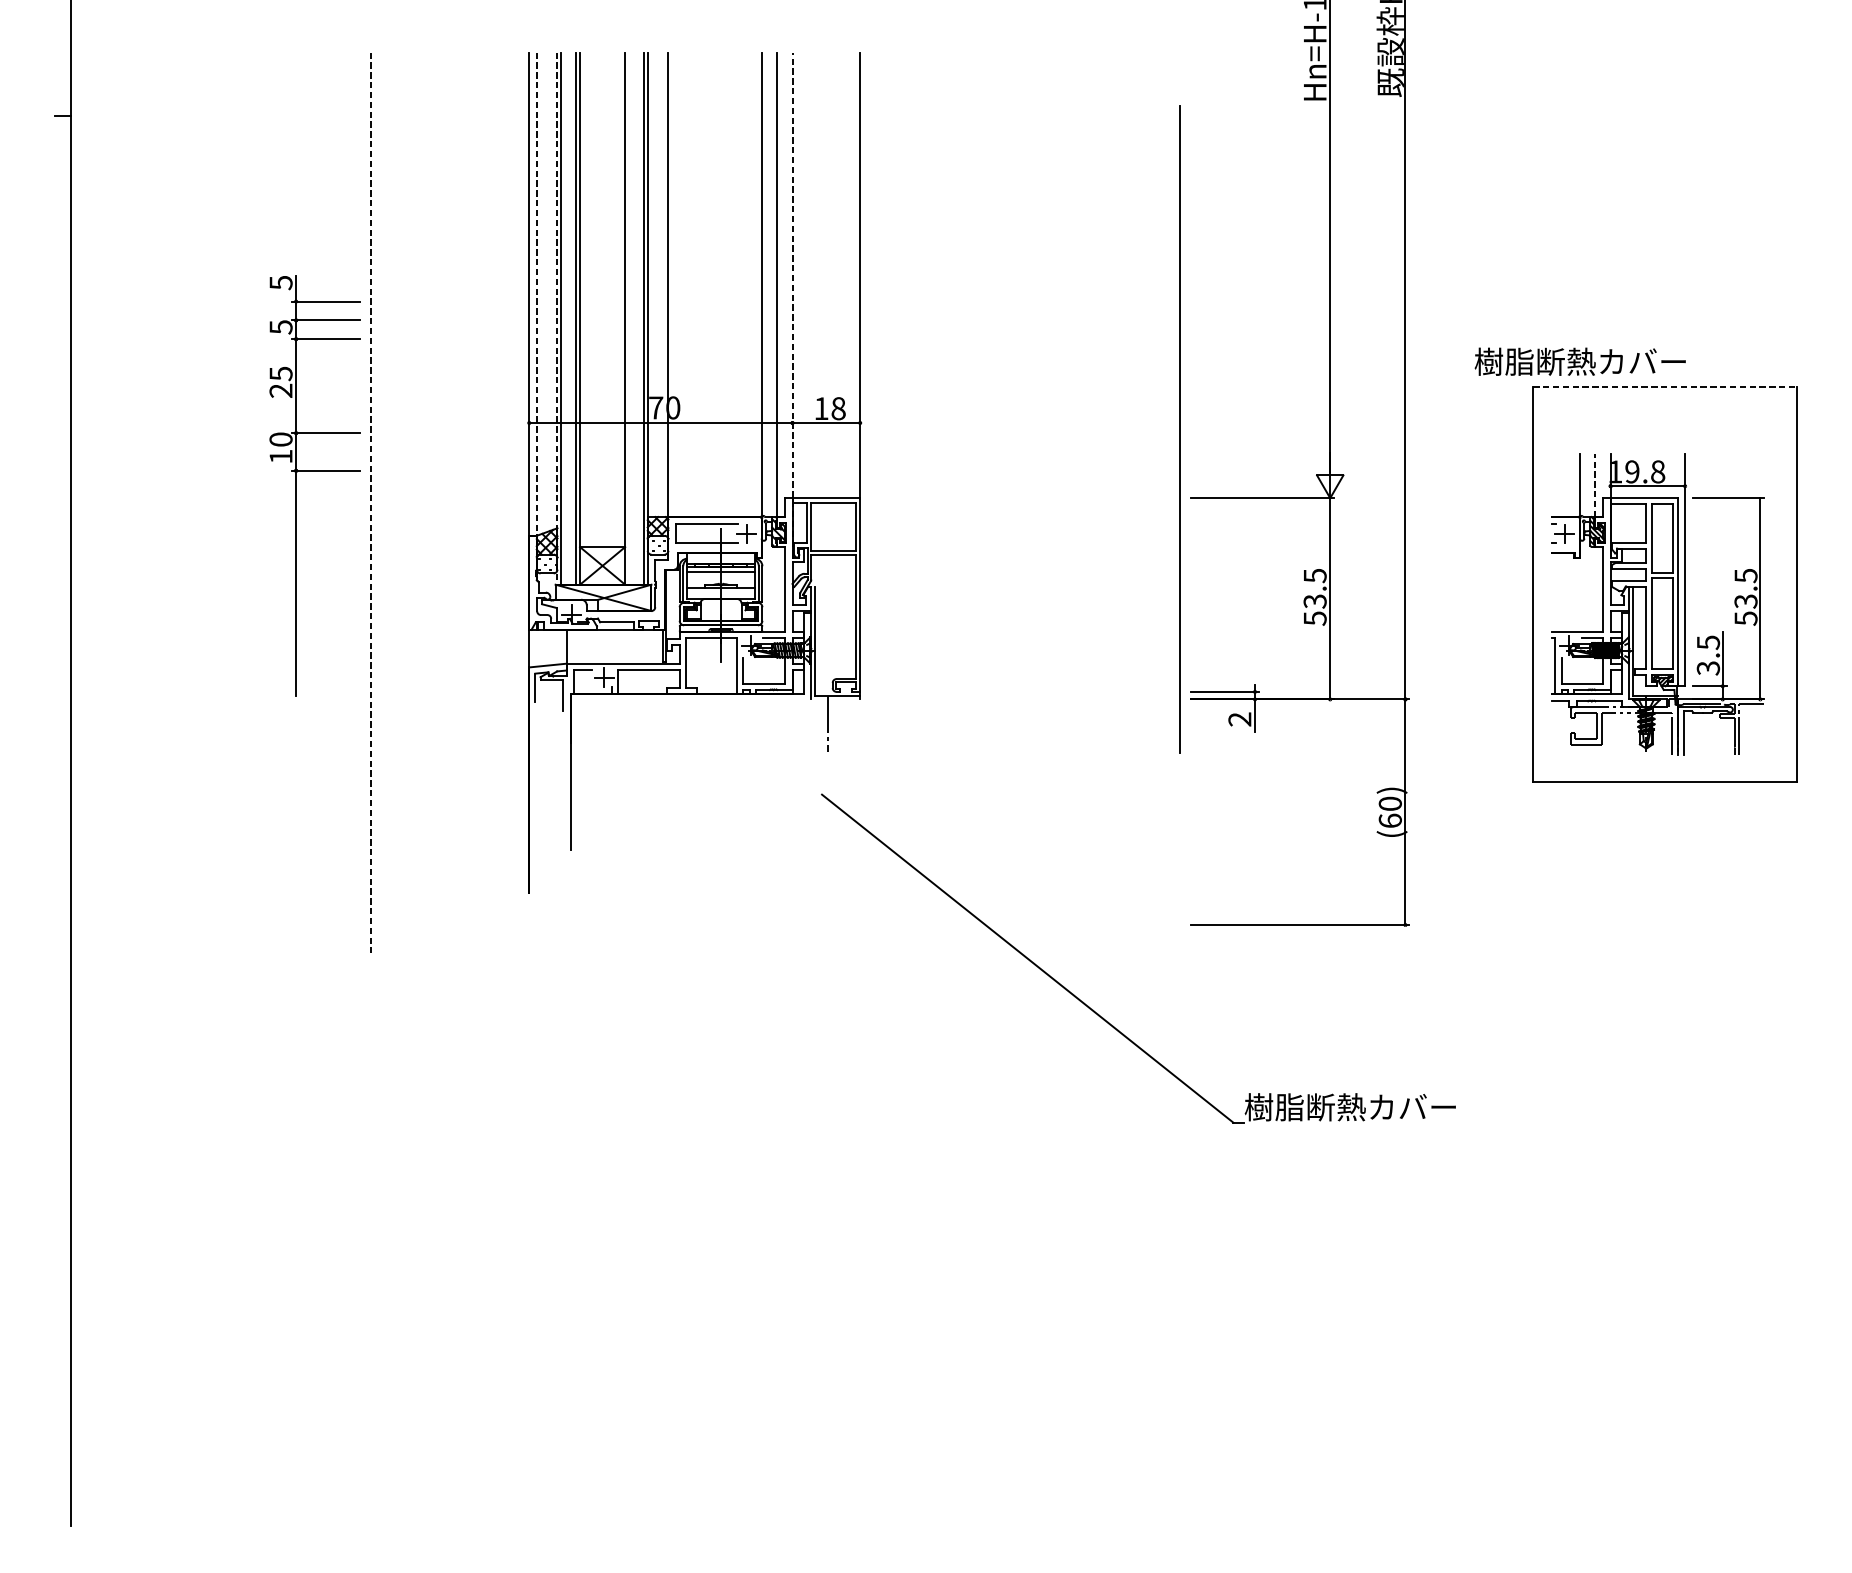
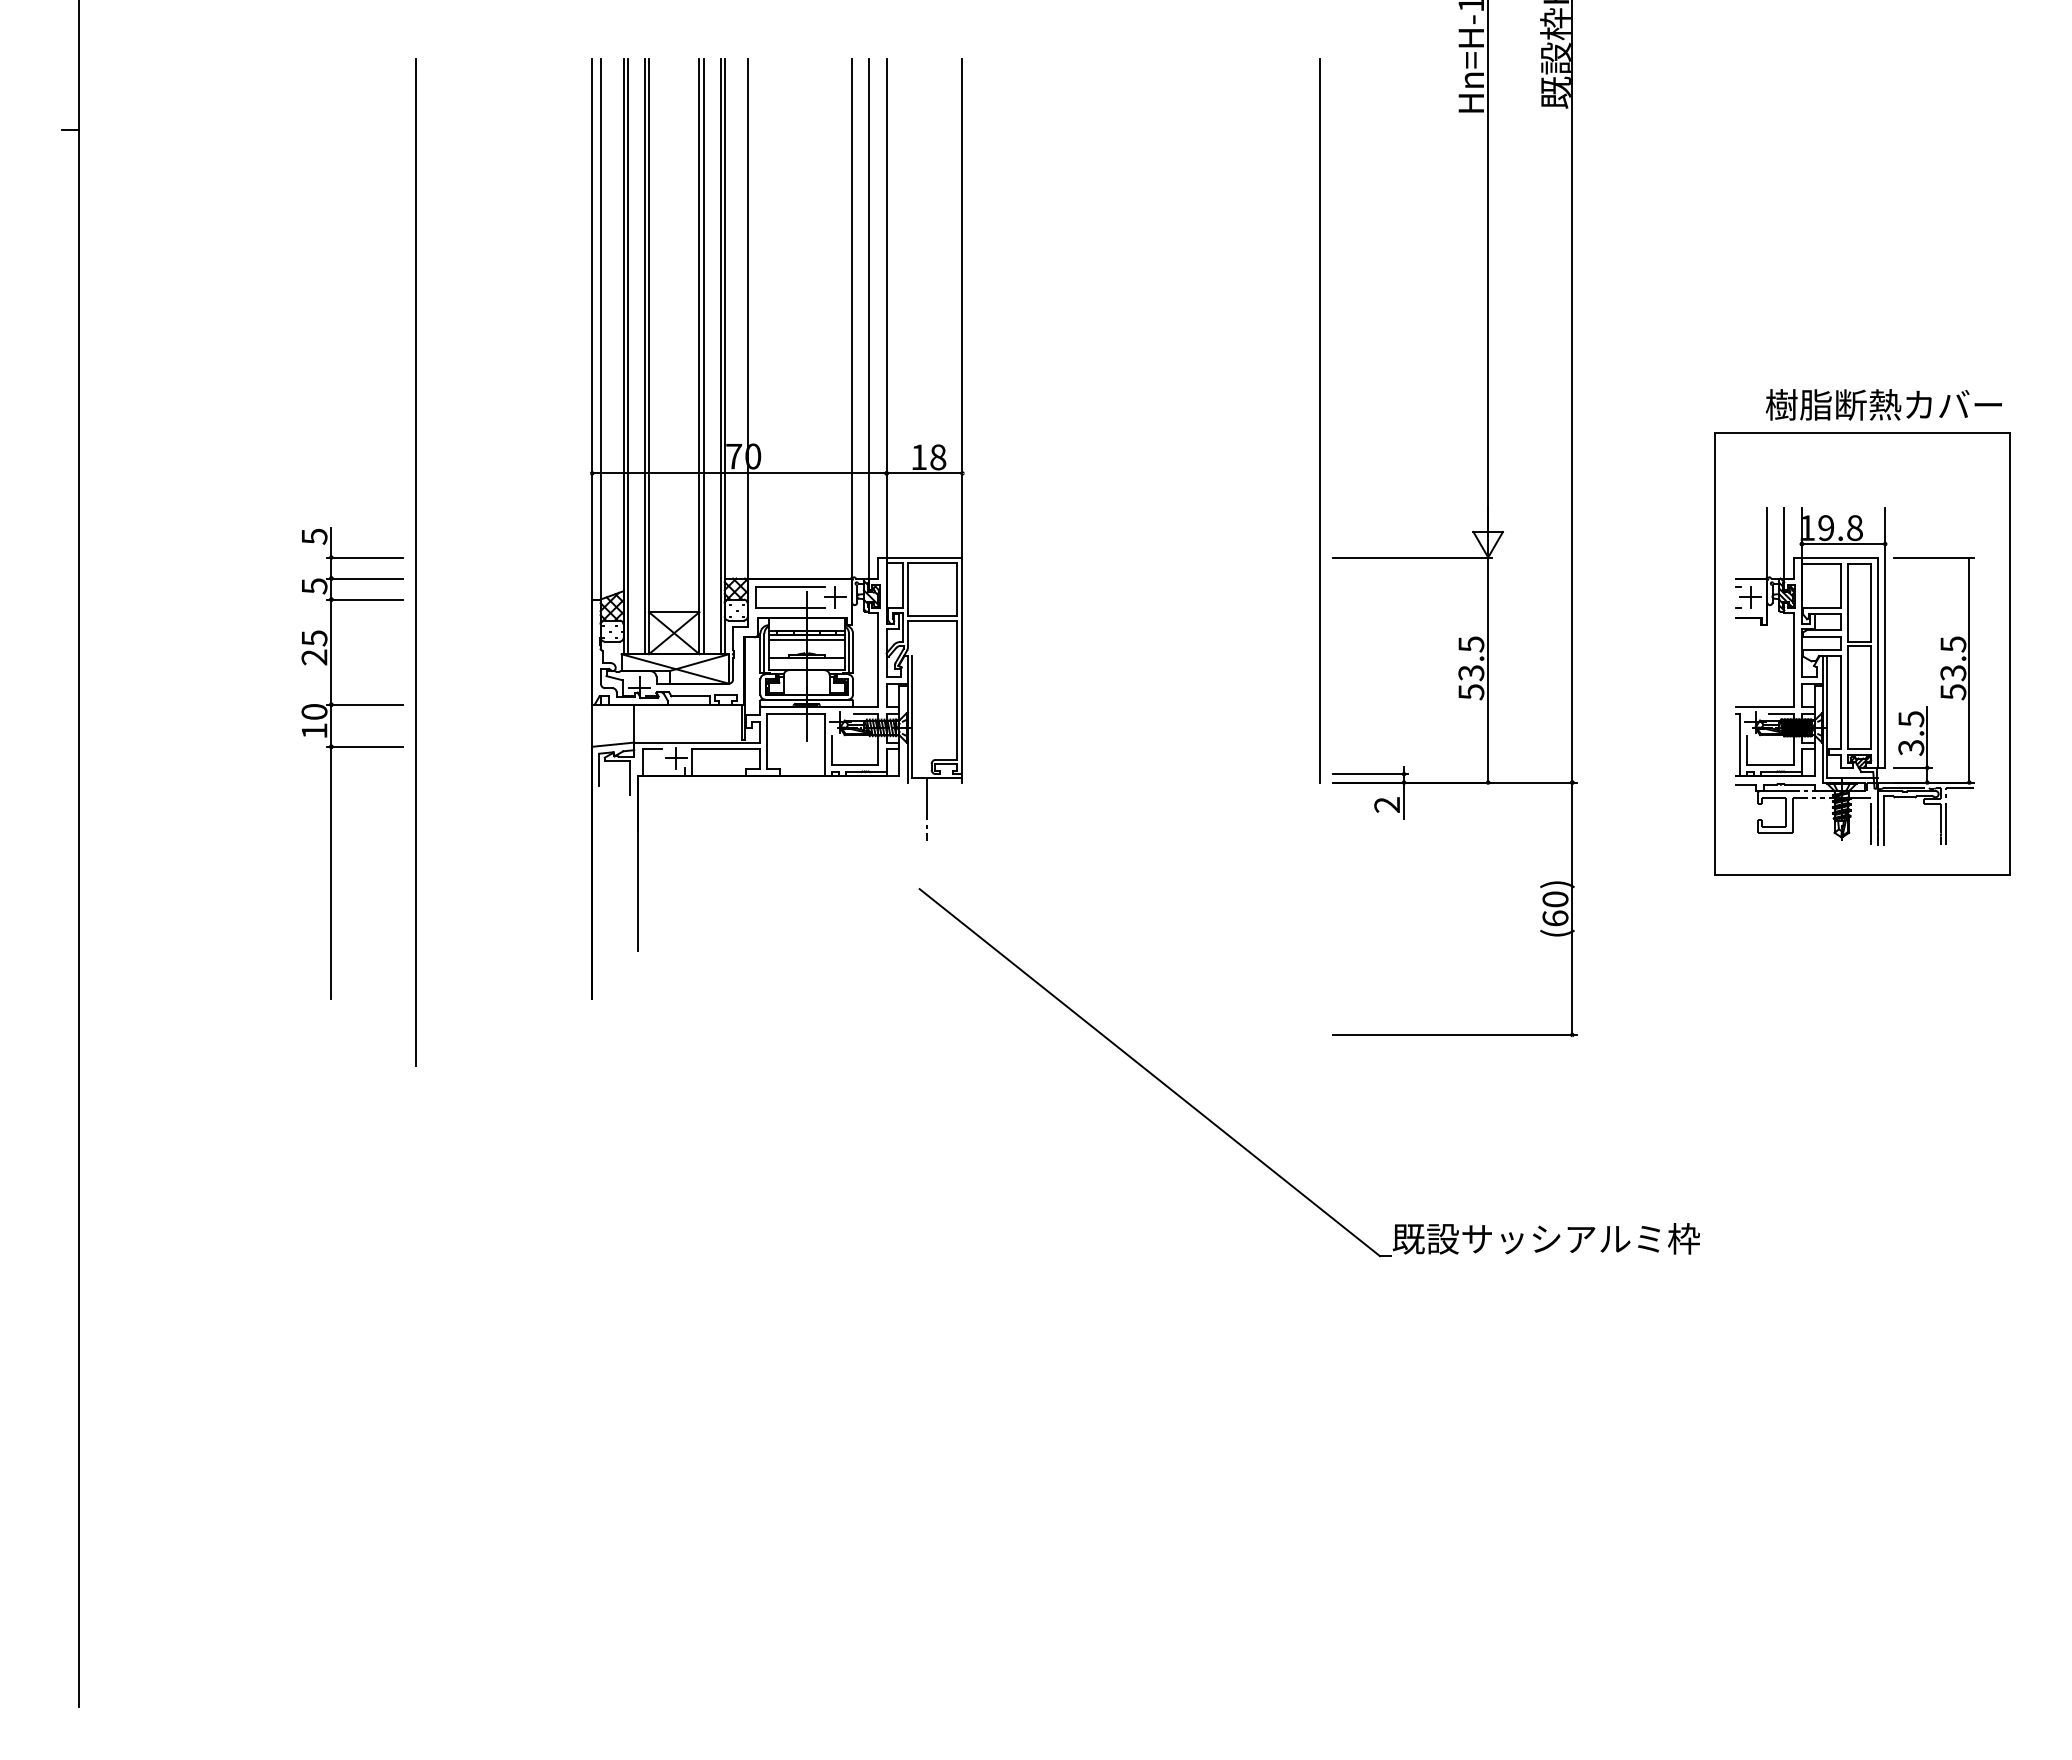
line: (792, 304) -> (886, 340), dashed -> solid
line: (536, 316) -> (600, 354), dashed -> solid
line: (557, 318) -> (623, 356), dashed -> solid
line: (628, 318) -> (703, 356), added
text: (1579, 361) -> (1883, 404), moved
line: (1665, 387) -> (1863, 433), dashed -> solid
line: (1179, 429) -> (1319, 420), moved
part: (315, 471) -> (352, 747), moved
line: (1595, 484) -> (1784, 542), dashed -> solid
line: (371, 502) -> (415, 562), dashed -> solid
text: (1381, 1106) -> (1545, 1238), 樹脂断熱カバー -> 既設サッシアルミ枠

